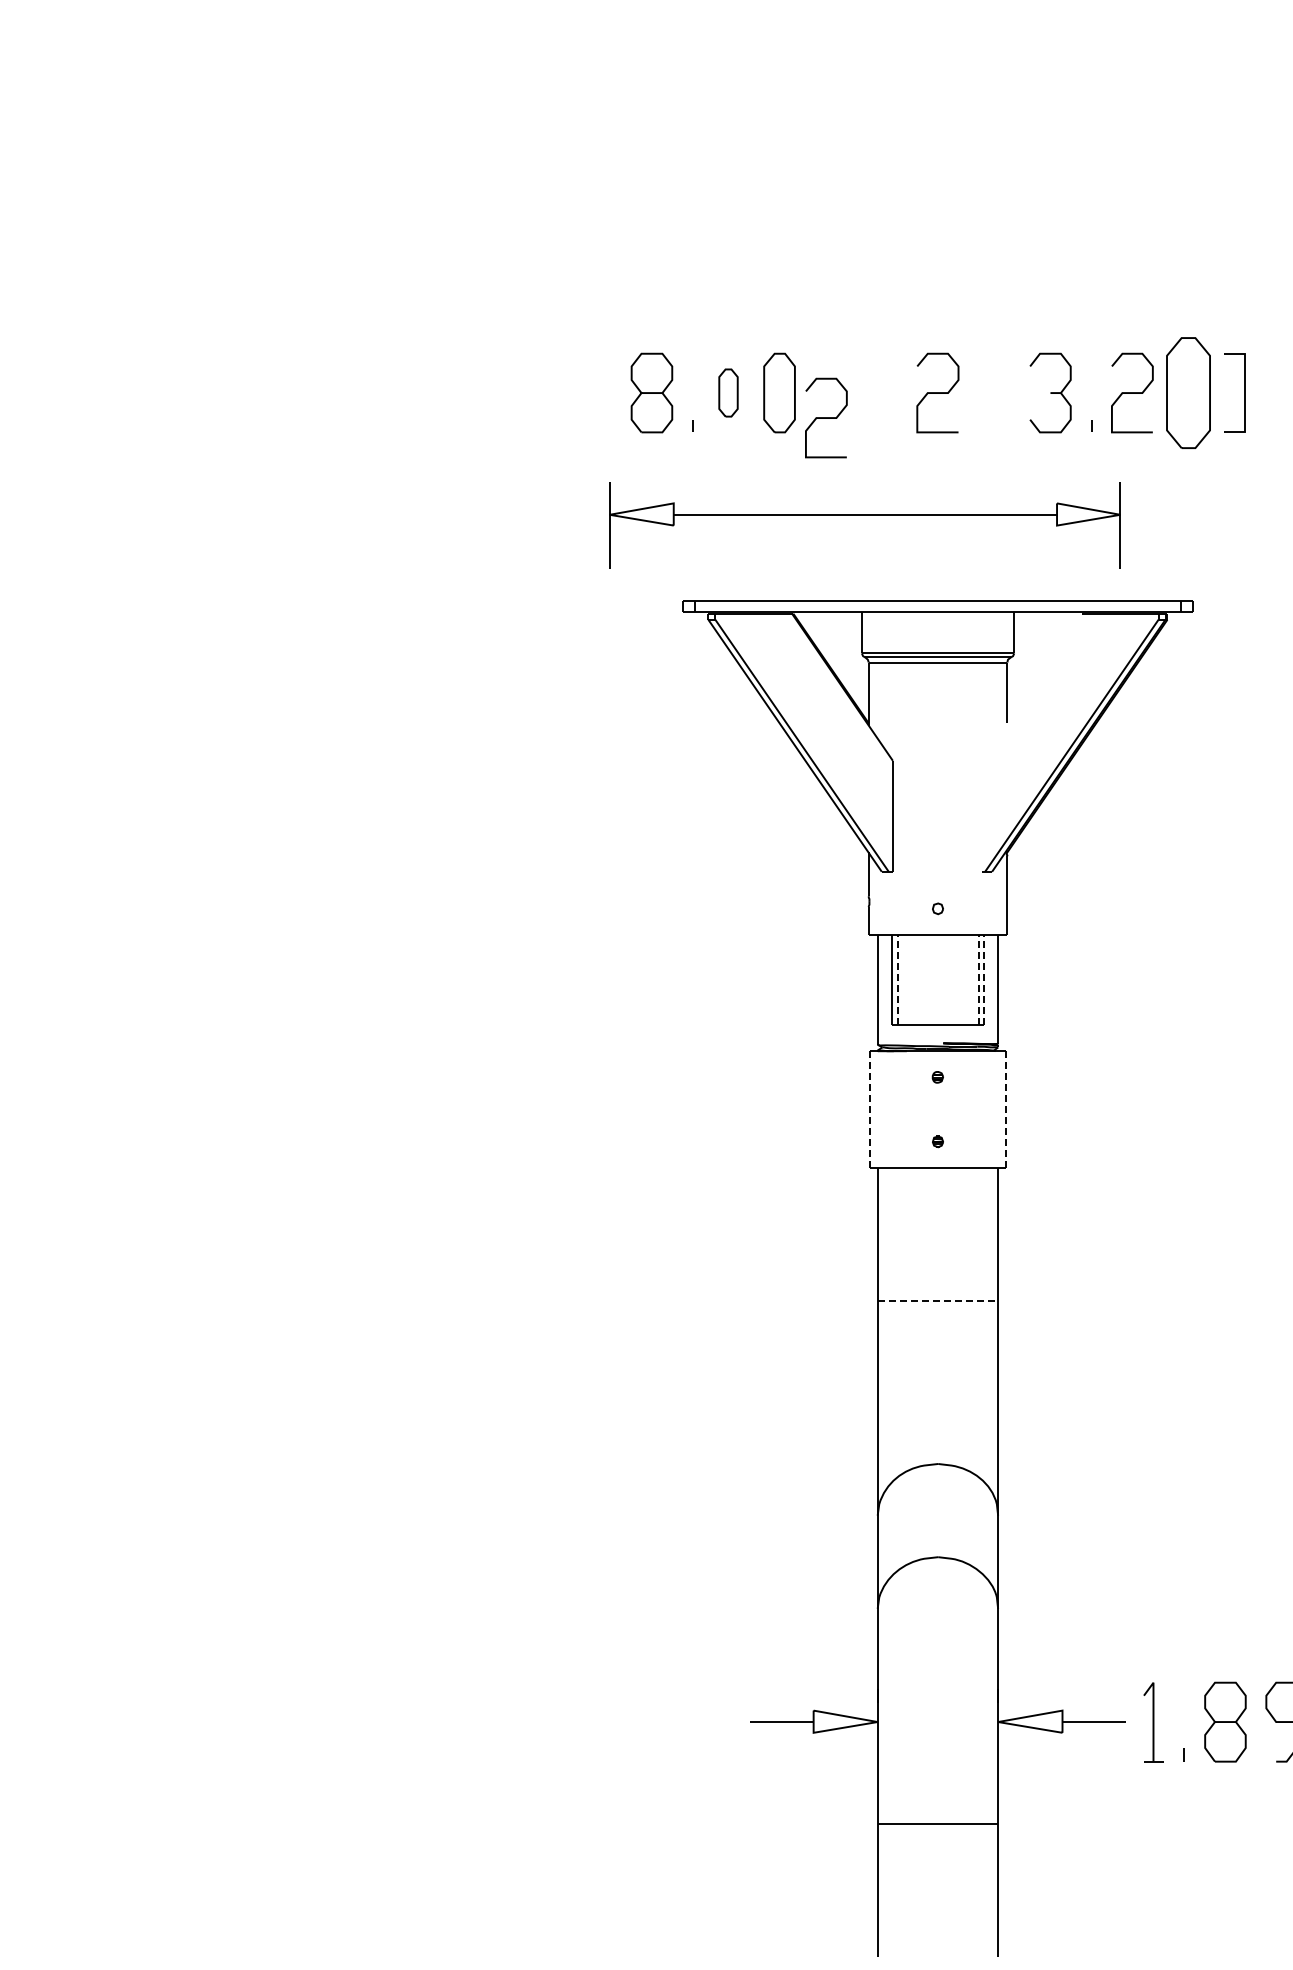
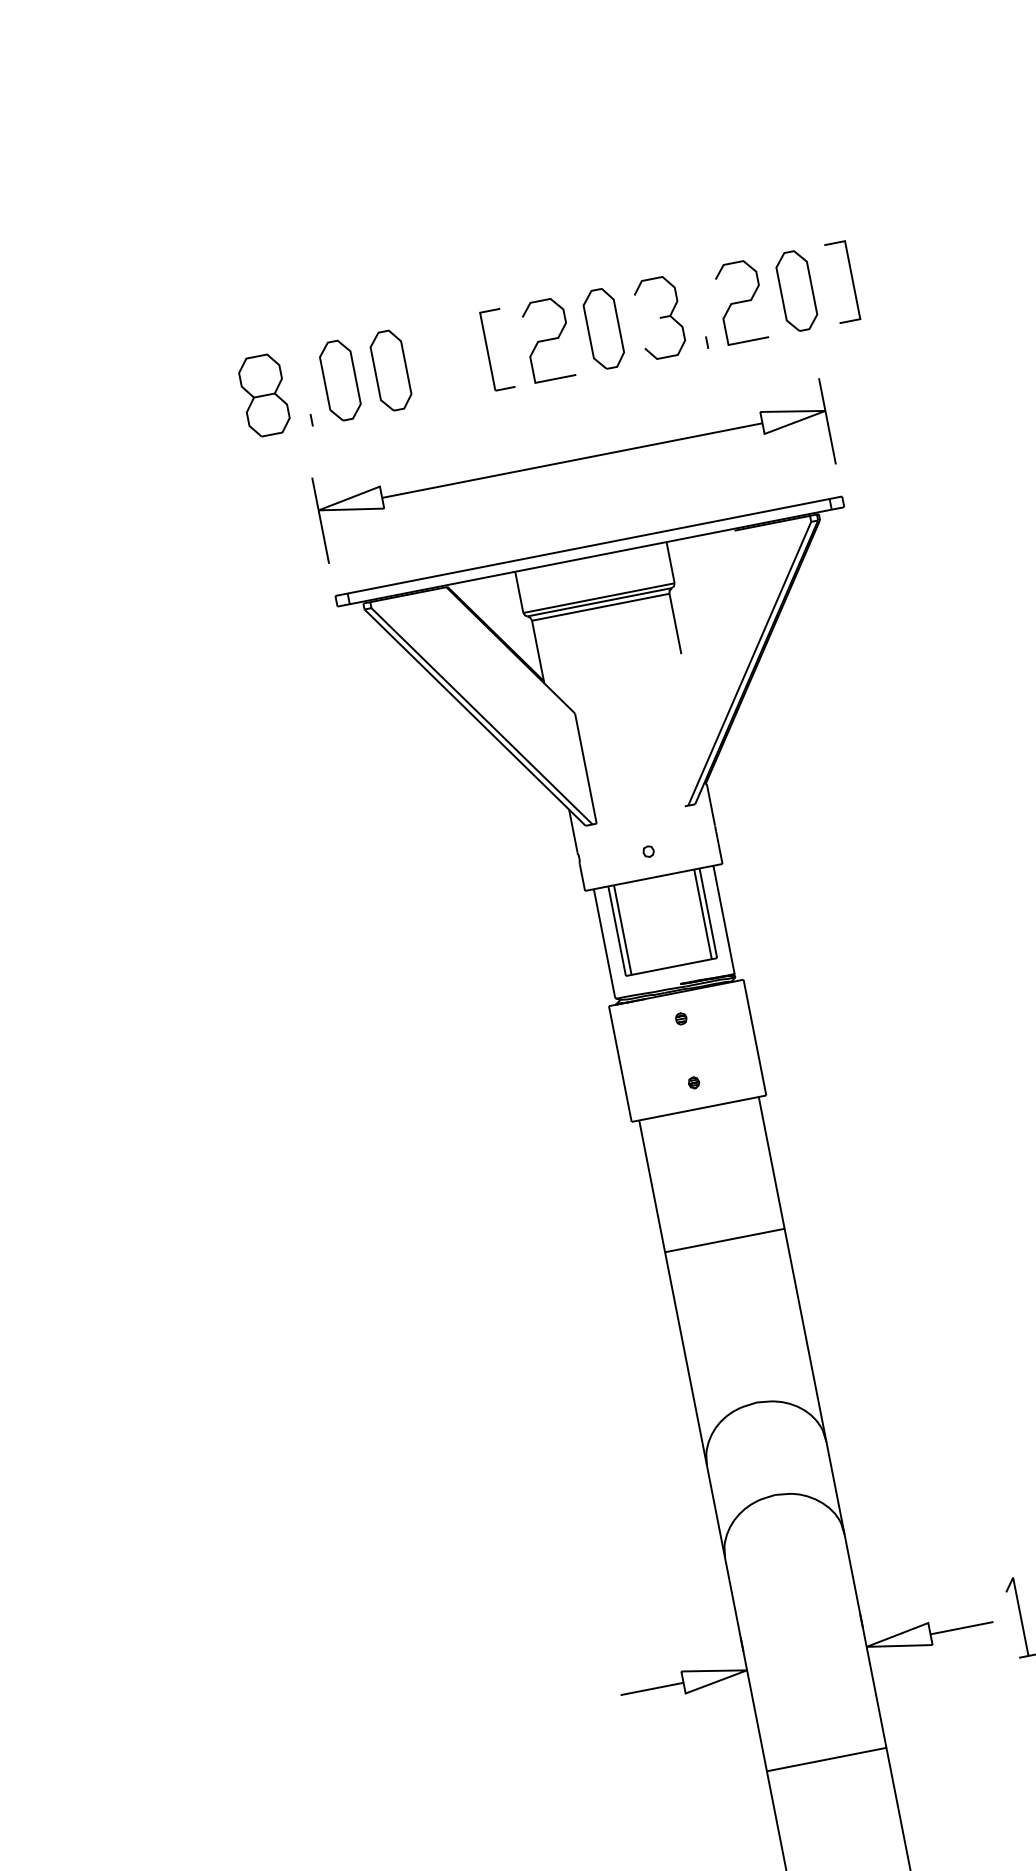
part: (728, 392) -> (340, 380), size x1.67
part: (877, 392) -> (488, 351), added
part: (993, 392) -> (603, 328), added
part: (1188, 392) -> (796, 290), size x0.71
curve: (826, 417) -> (442, 385), removed
part: (864, 515) -> (571, 461), moved
line: (897, 979) -> (622, 929), dashed -> solid
line: (978, 979) -> (702, 913), dashed -> solid
line: (984, 979) -> (708, 912), dashed -> solid
line: (870, 1110) -> (620, 1064), dashed -> solid
line: (1005, 1110) -> (754, 1038), dashed -> solid
line: (938, 1300) -> (725, 1240), dashed -> solid

